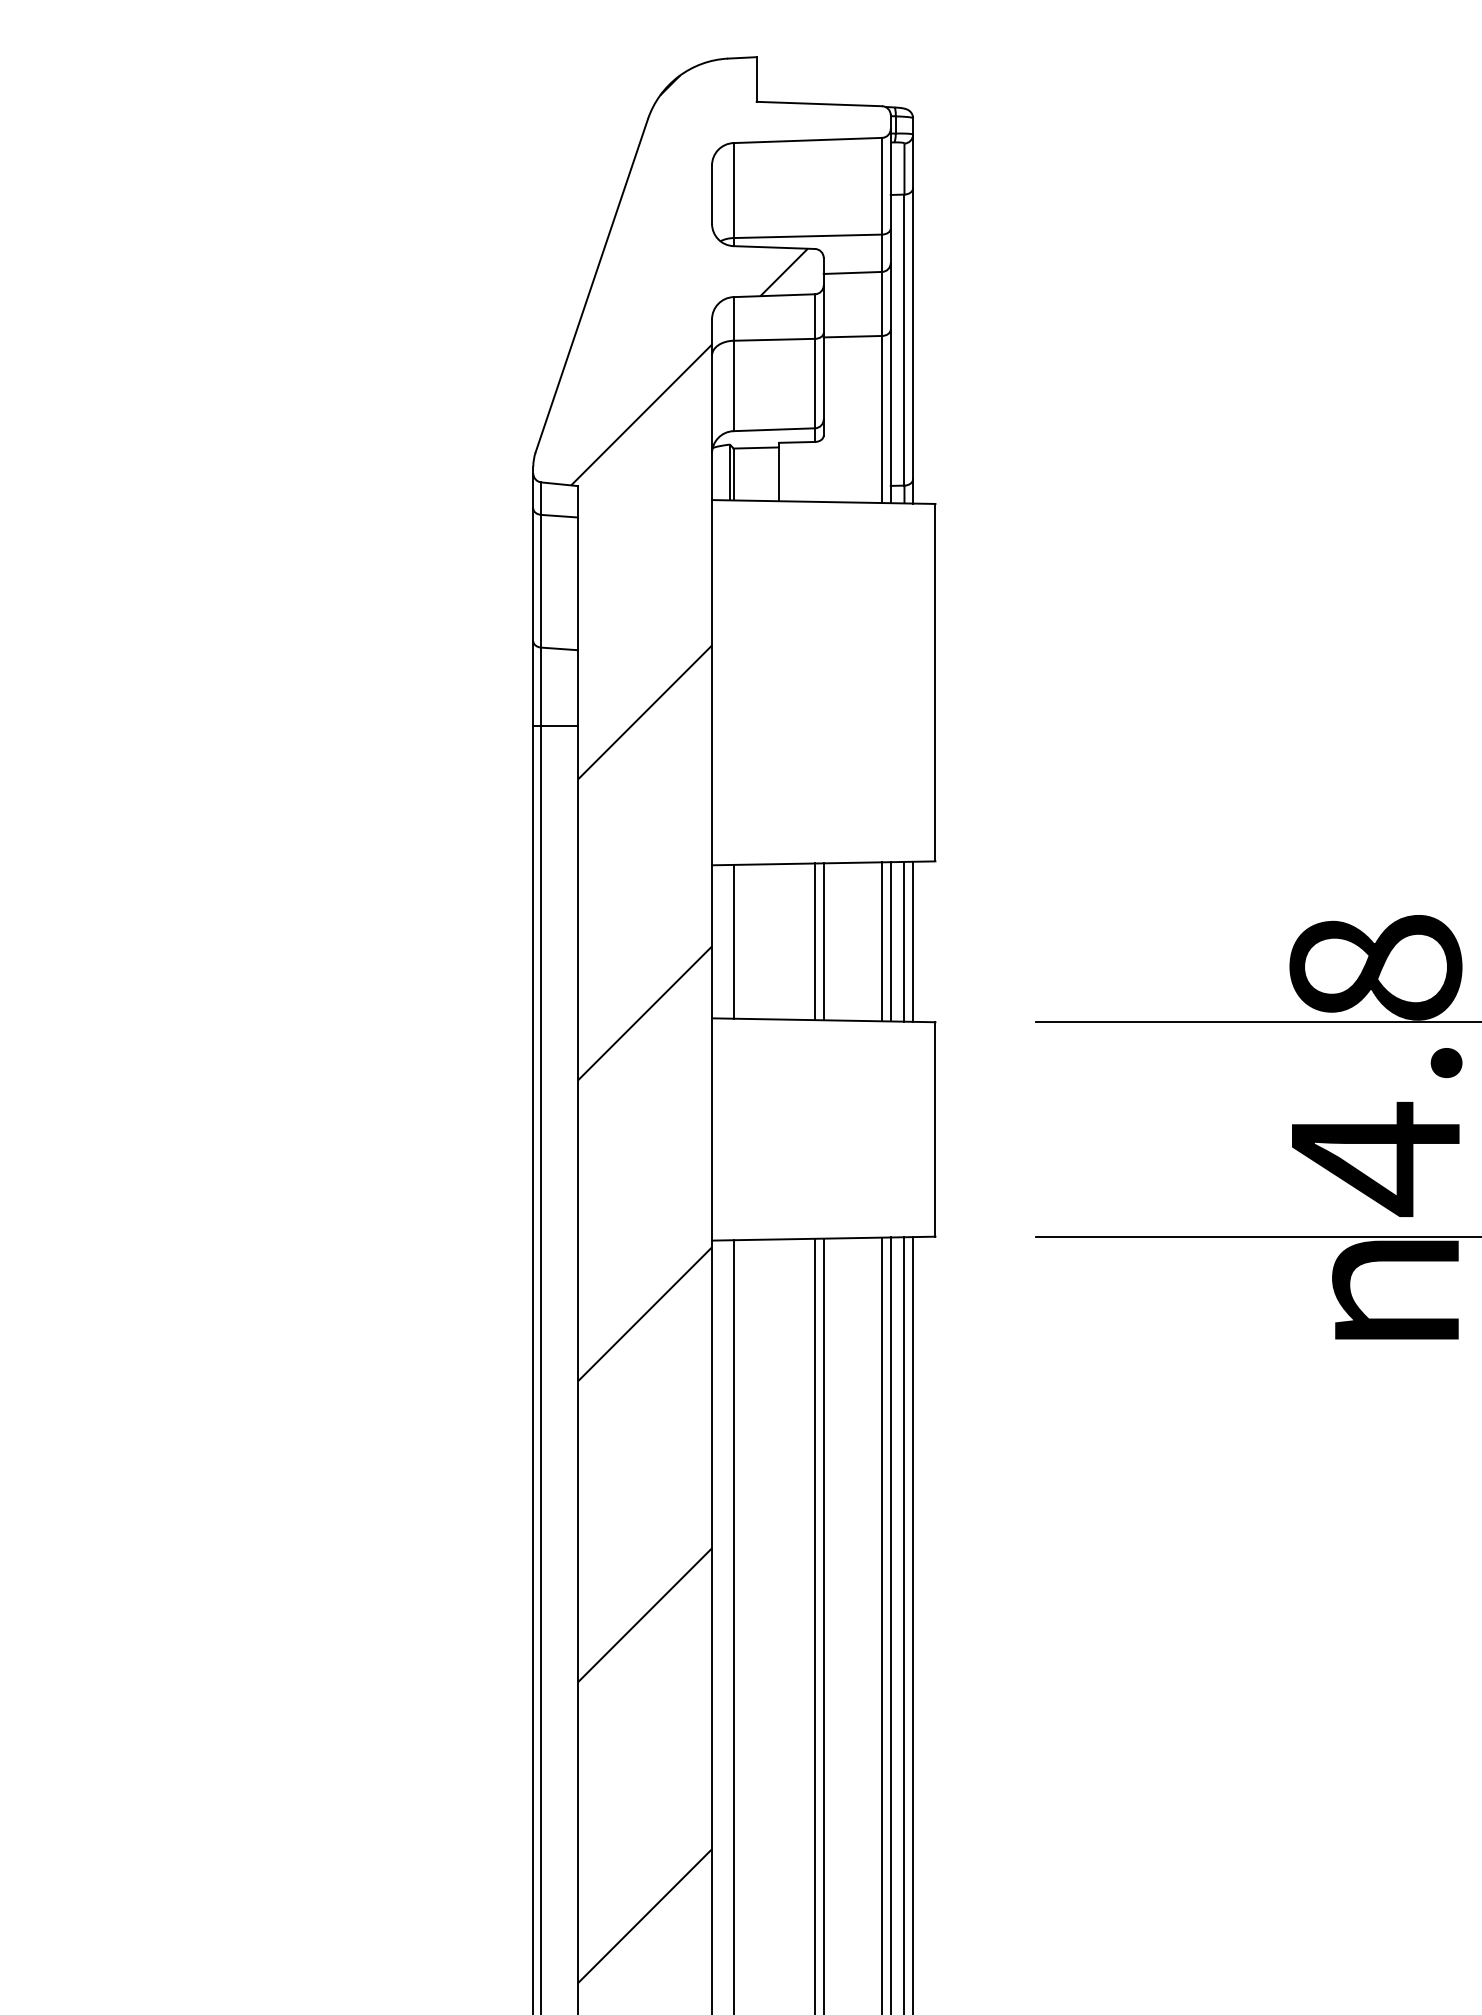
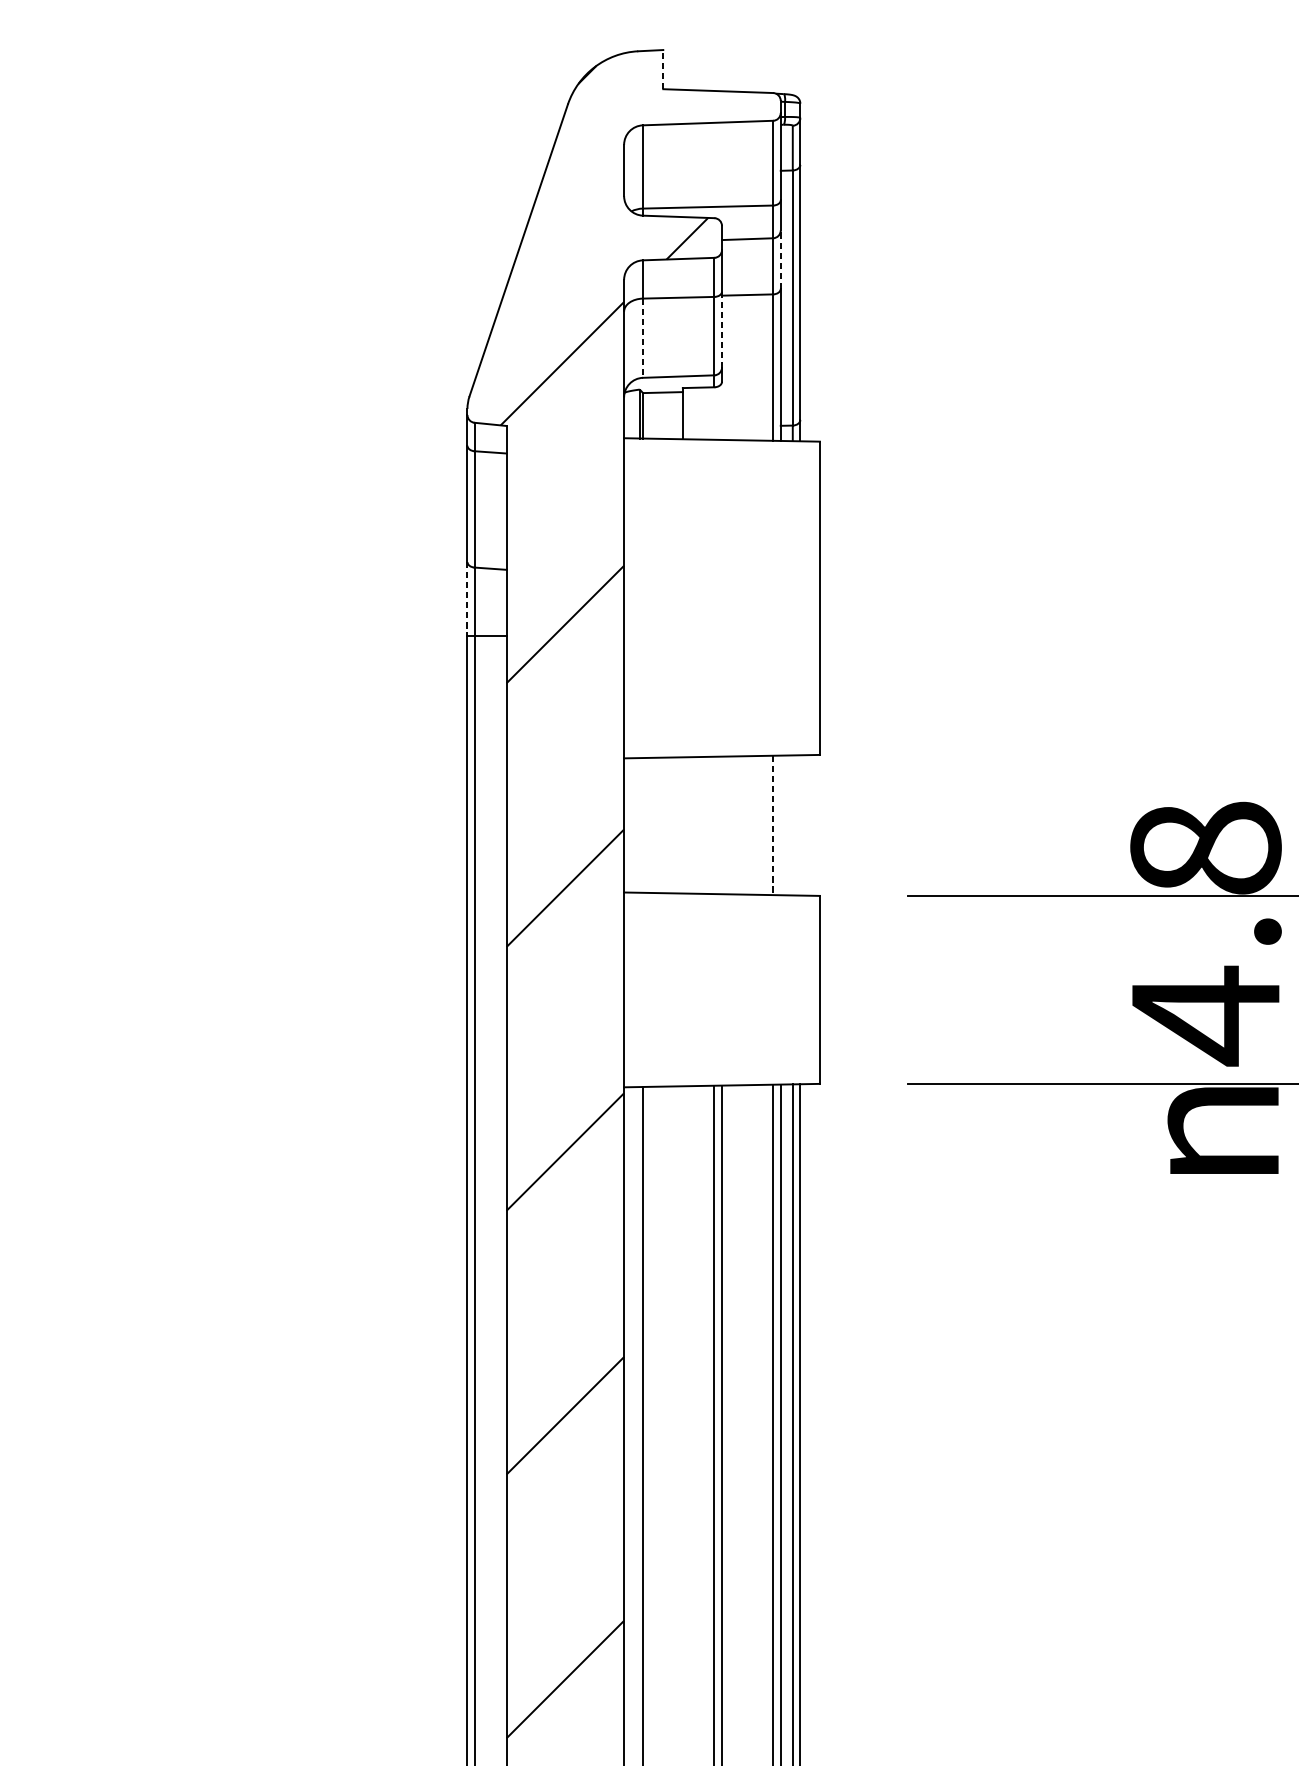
line: (756, 79) -> (663, 69), solid -> dashed
line: (890, 295) -> (780, 258), solid -> dashed
line: (823, 376) -> (721, 329), solid -> dashed
line: (733, 386) -> (642, 338), solid -> dashed
line: (533, 684) -> (467, 599), solid -> dashed
line: (733, 941) -> (642, 825), removed
line: (815, 941) -> (714, 825), removed
line: (823, 941) -> (721, 825), removed
line: (890, 941) -> (780, 825), removed
line: (904, 941) -> (792, 825), removed
line: (913, 941) -> (800, 825), removed
line: (882, 942) -> (773, 826), solid -> dashed

